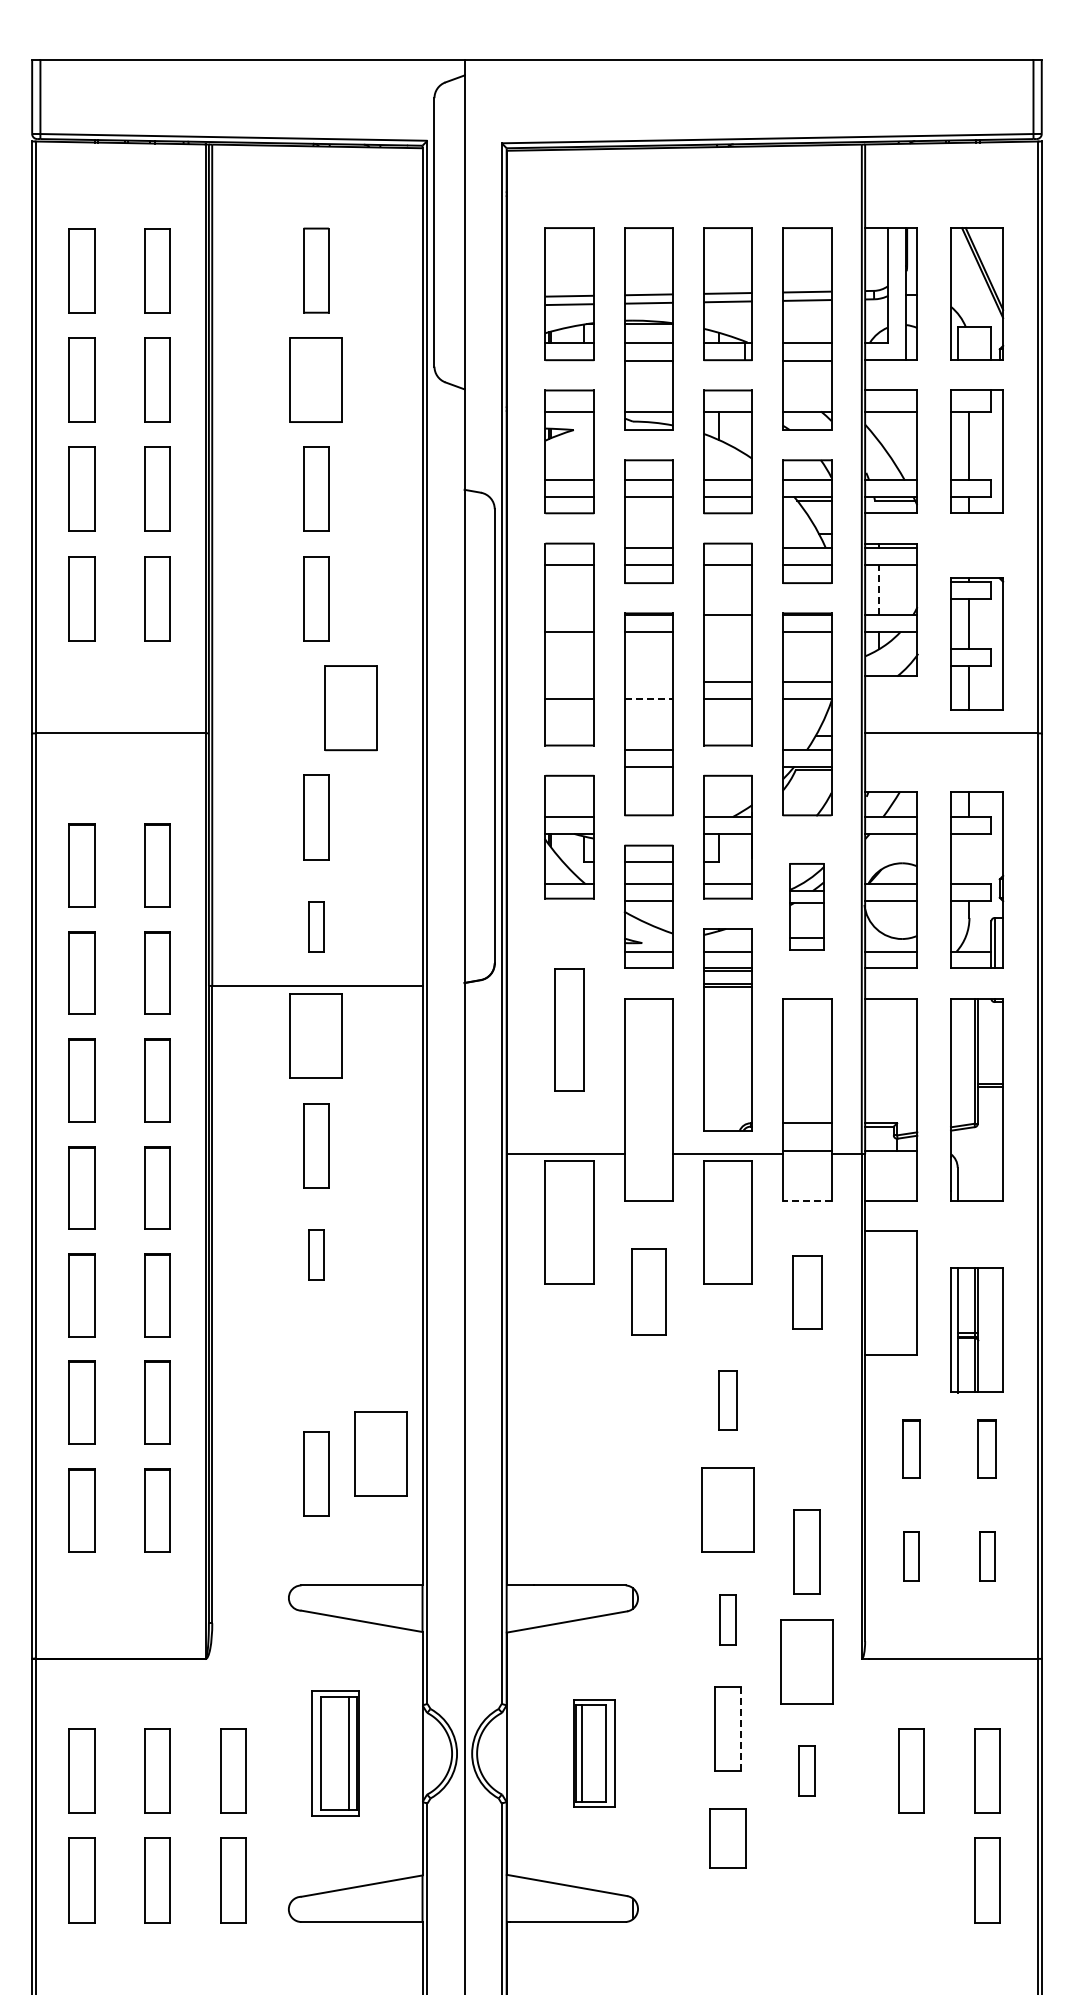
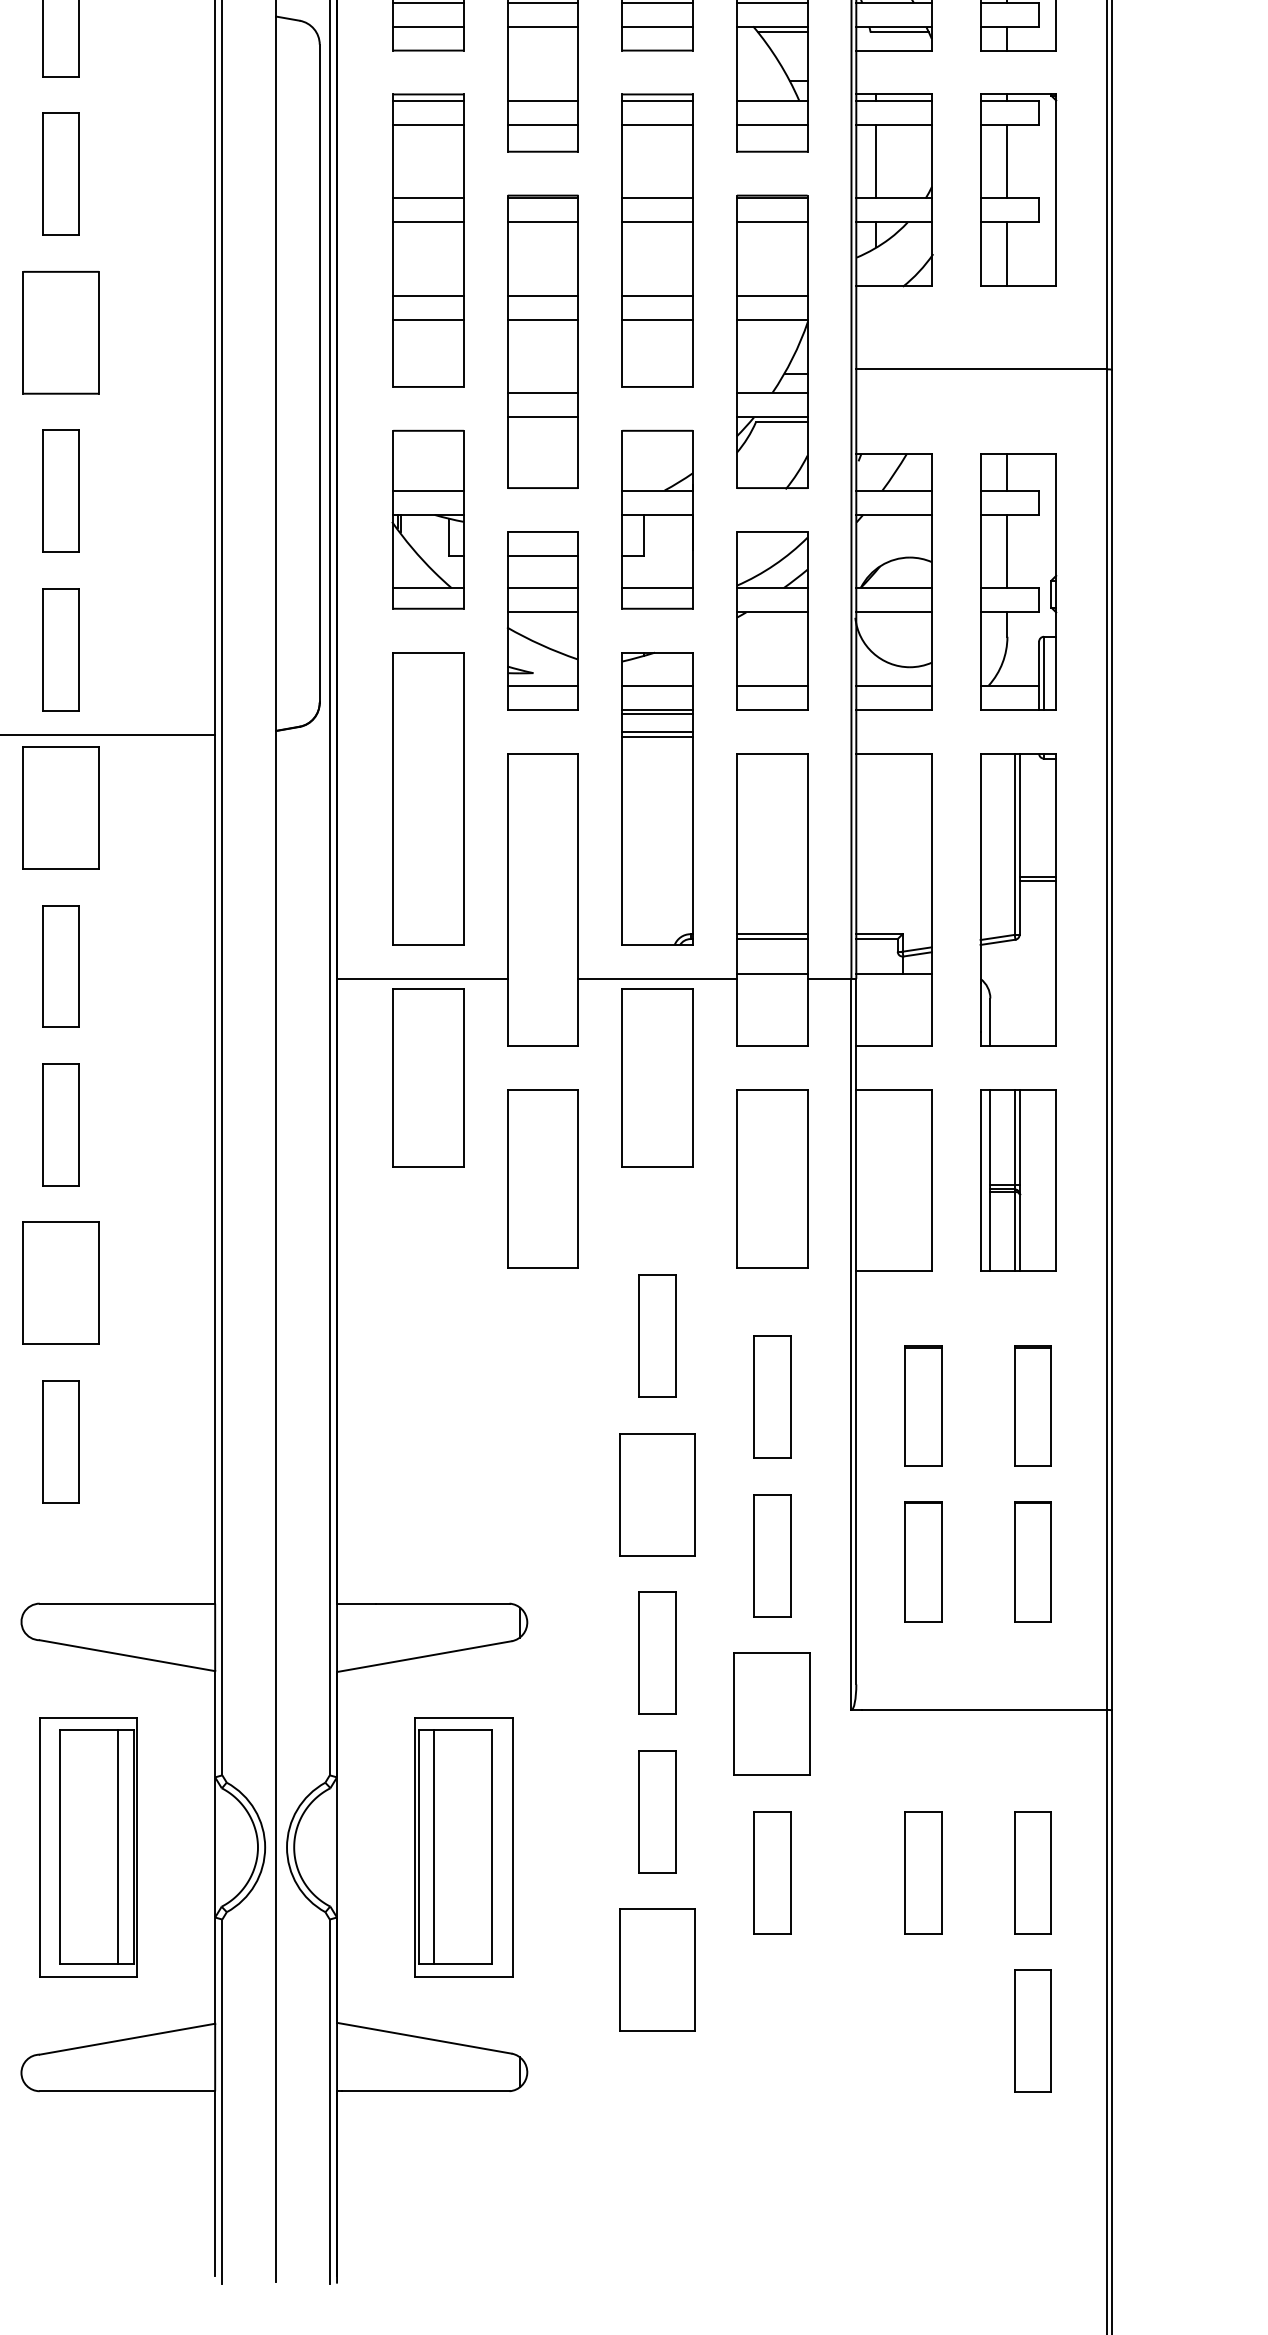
line: (569, 547) -> (428, 100), added
line: (727, 547) -> (656, 100), added
line: (878, 589) -> (875, 160), dashed -> solid
line: (569, 615) -> (428, 198), added
line: (727, 631) -> (656, 221), added
part: (977, 643) -> (1019, 189), moved
line: (569, 682) -> (428, 295), added
line: (648, 682) -> (542, 295), added
line: (649, 699) -> (543, 320), dashed -> solid
part: (350, 708) -> (60, 333), moved
line: (969, 858) -> (1007, 550), added
part: (807, 906) -> (772, 620), size x1.43
part: (316, 926) -> (61, 649), size x1.67
part: (569, 1029) -> (428, 798), size x1.67
line: (806, 1126) -> (771, 938), added
line: (806, 1200) -> (771, 1046), dashed -> solid
part: (316, 1254) -> (61, 1124), size x1.67
part: (648, 1292) -> (542, 1179), size x1.43
part: (807, 1292) -> (772, 1179), size x1.67
part: (976, 1330) -> (1017, 1180), moved
part: (727, 1400) -> (656, 1335), size x1.43
part: (806, 1442) -> (771, 1396), added
part: (911, 1448) -> (923, 1405), size x1.43
part: (987, 1448) -> (1033, 1405), size x1.43
part: (380, 1453) -> (60, 1282), moved
part: (911, 1556) -> (923, 1561), size x1.67
part: (987, 1556) -> (1033, 1561), size x1.67
part: (727, 1619) -> (656, 1652), size x1.67
line: (740, 1728) -> (675, 1810), dashed -> solid
part: (334, 1753) -> (87, 1847), size x1.43
part: (594, 1753) -> (464, 1847), size x1.67
part: (806, 1770) -> (771, 1871), size x1.67
part: (727, 1837) -> (656, 1968), size x1.43

